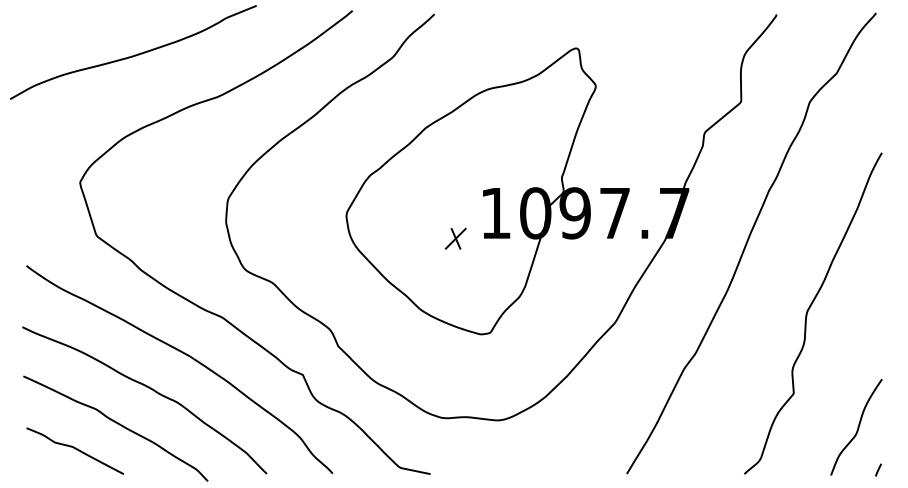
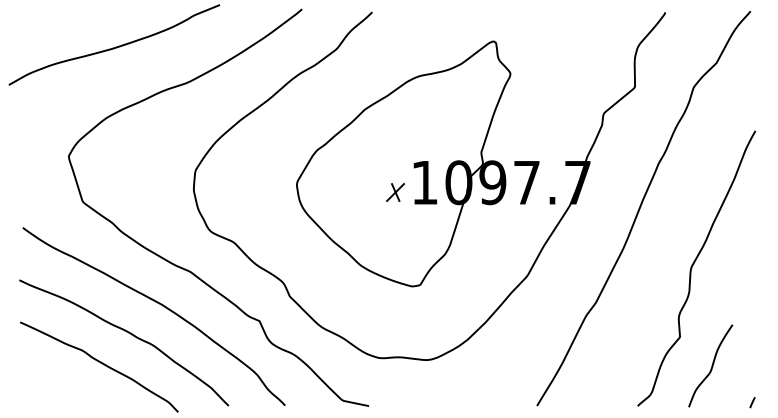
part: (455, 238) -> (395, 192), moved
curve: (857, 426) -> (711, 365), moved
curve: (76, 450) -> (65, 385), removed

